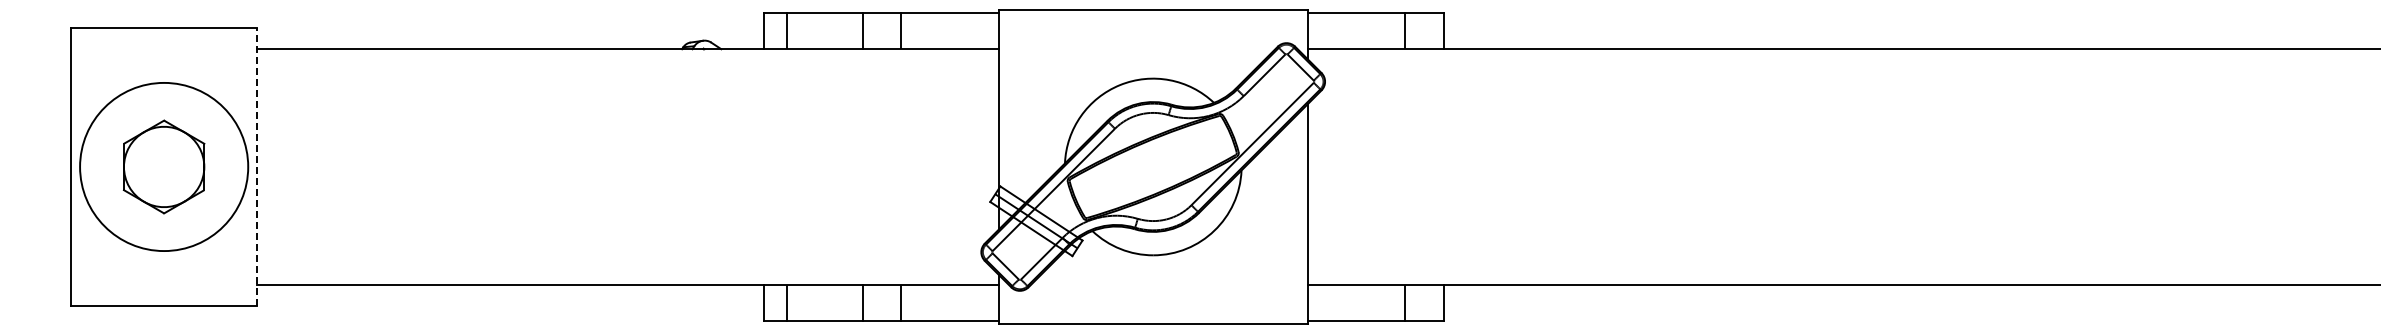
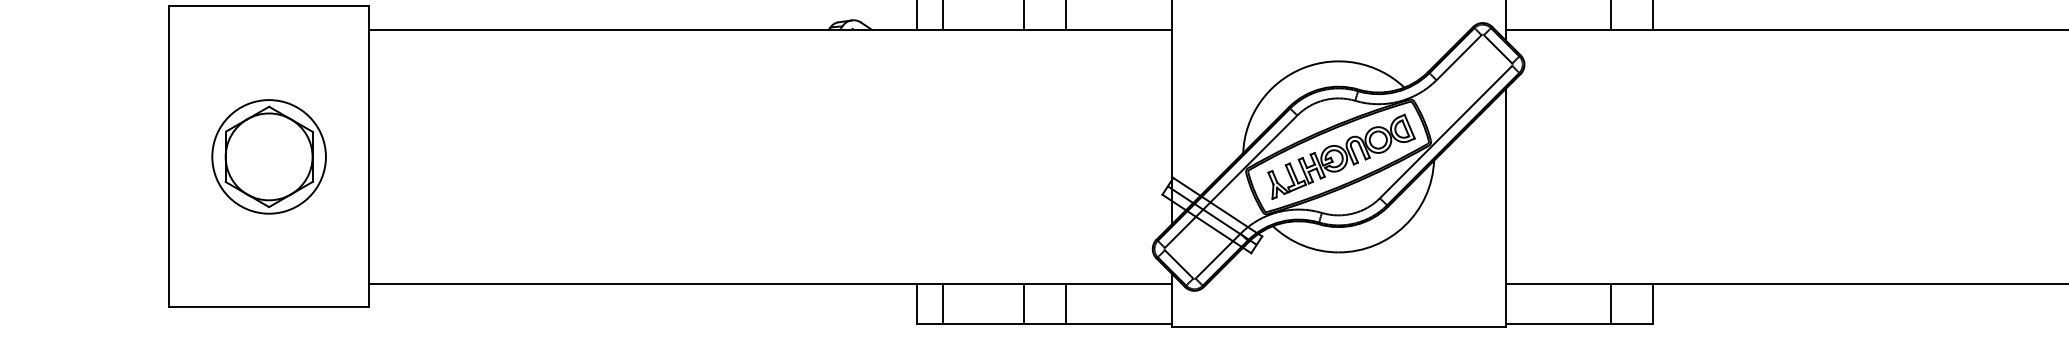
circle: (163, 166) -> (268, 156), size x0.62
line: (256, 166) -> (368, 156), dashed -> solid
part: (1155, 166) -> (1341, 156), added

